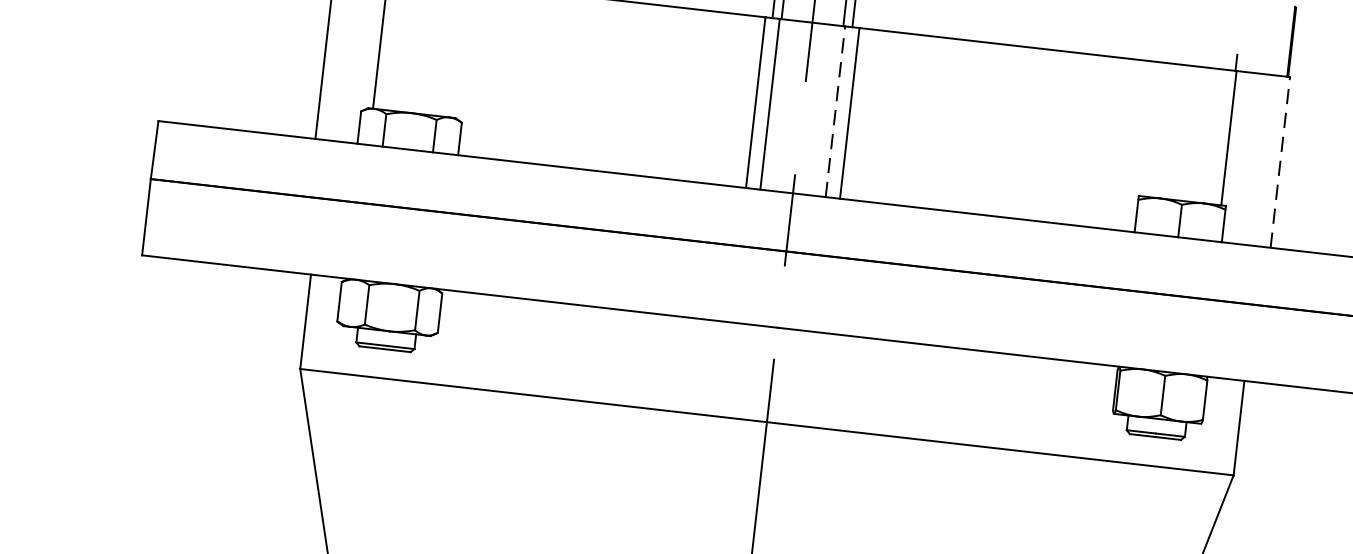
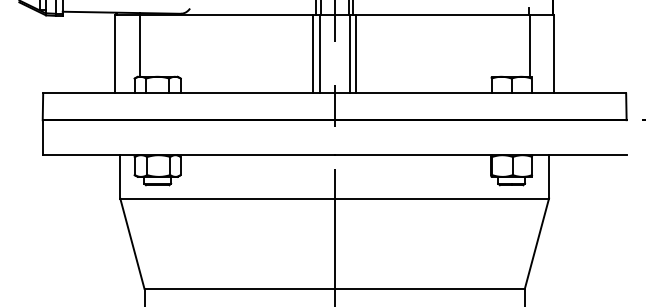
line: (835, 109) -> (349, 53), dashed -> solid
line: (1281, 160) -> (554, 53), dashed -> solid

